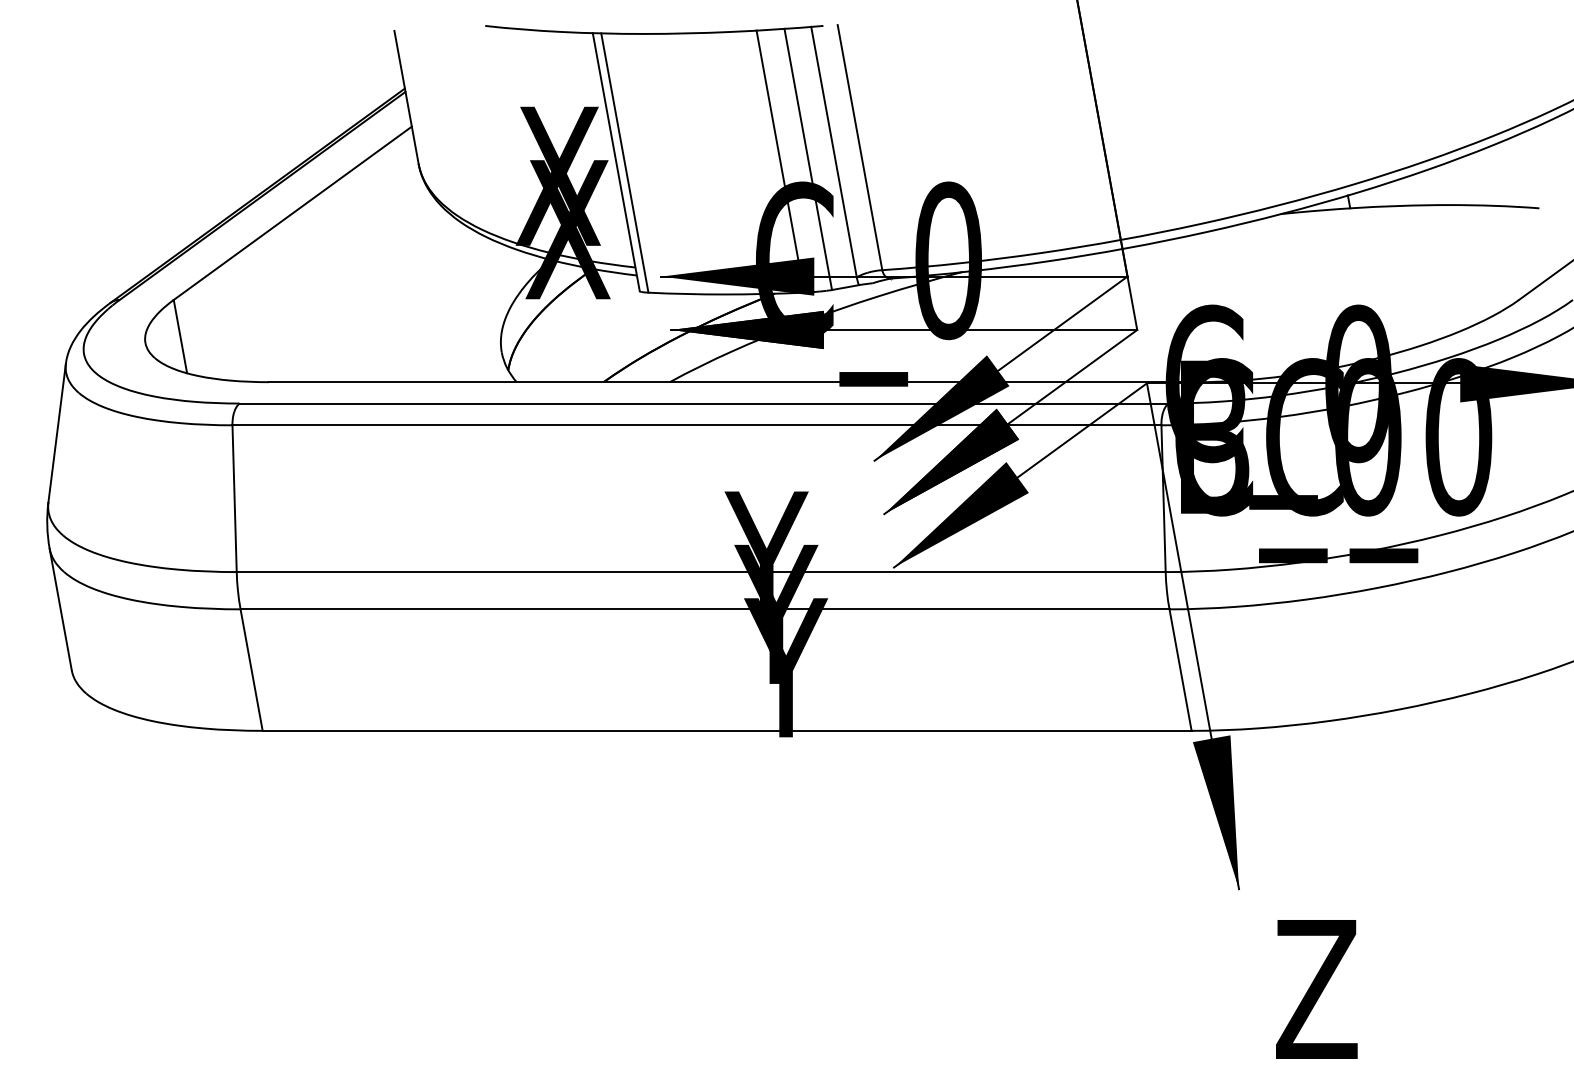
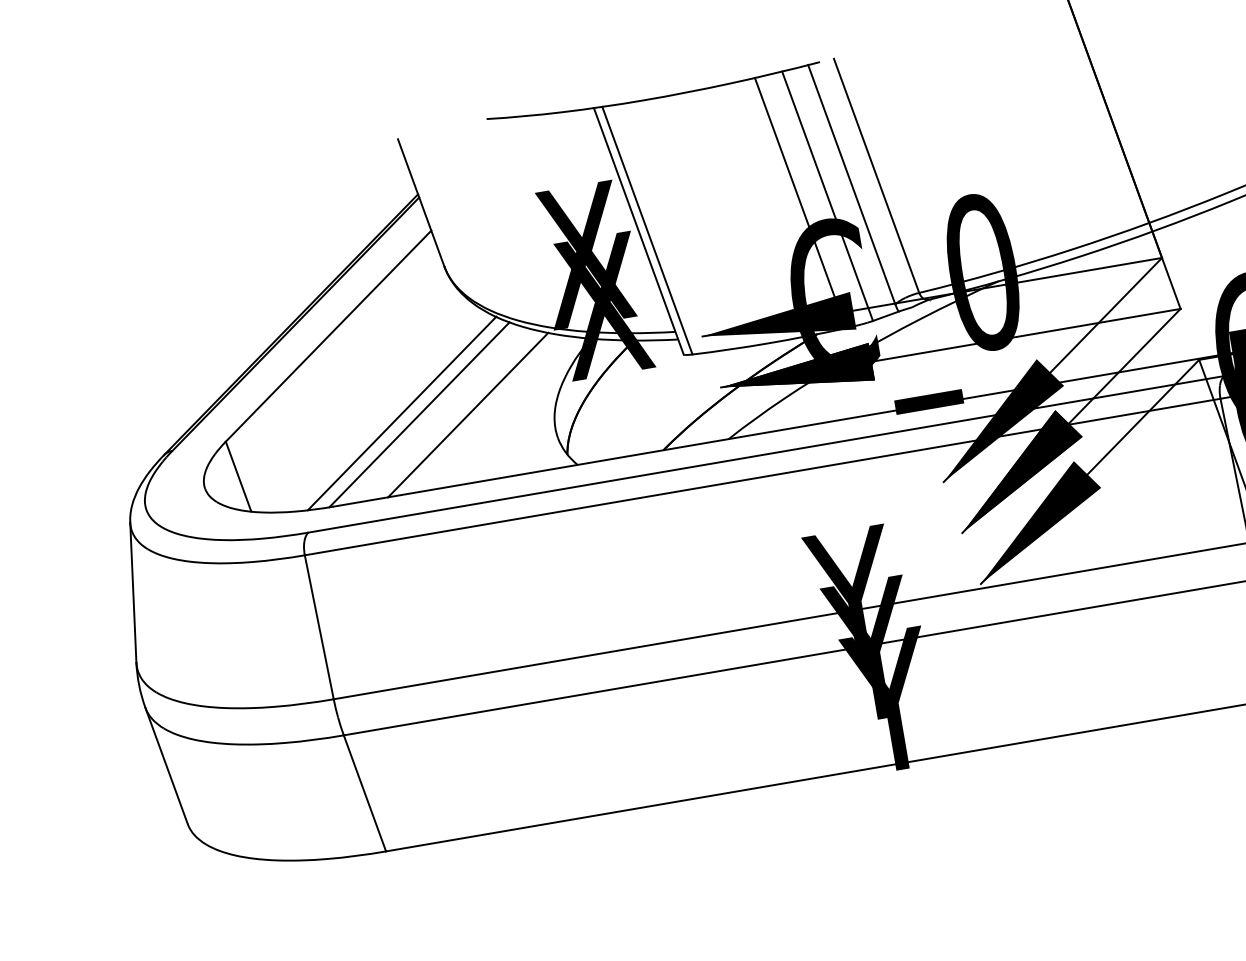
line: (352, 301) -> (402, 413), added
line: (368, 306) -> (418, 415), added
line: (417, 314) -> (468, 414), added

